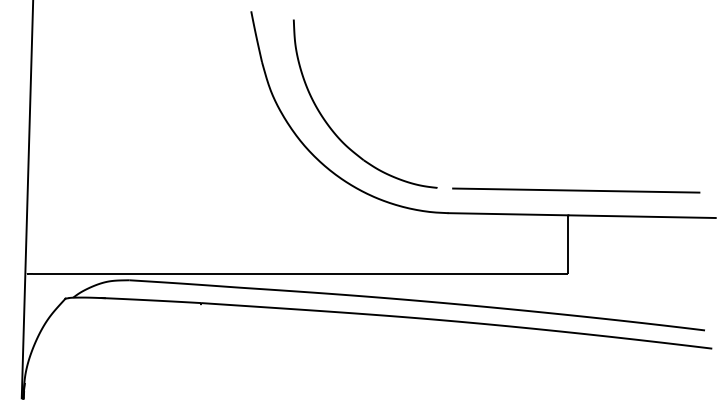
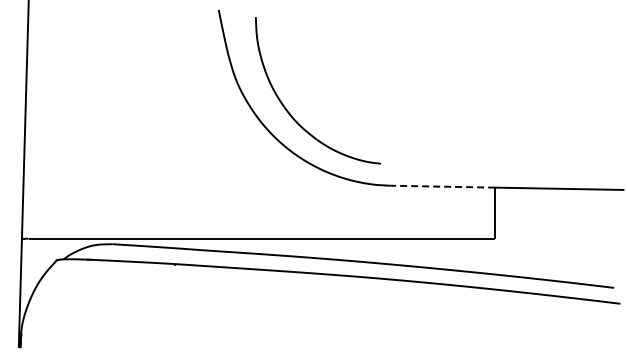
line: (575, 189) -> (501, 165), removed
line: (508, 214) -> (442, 186), solid -> dashed

